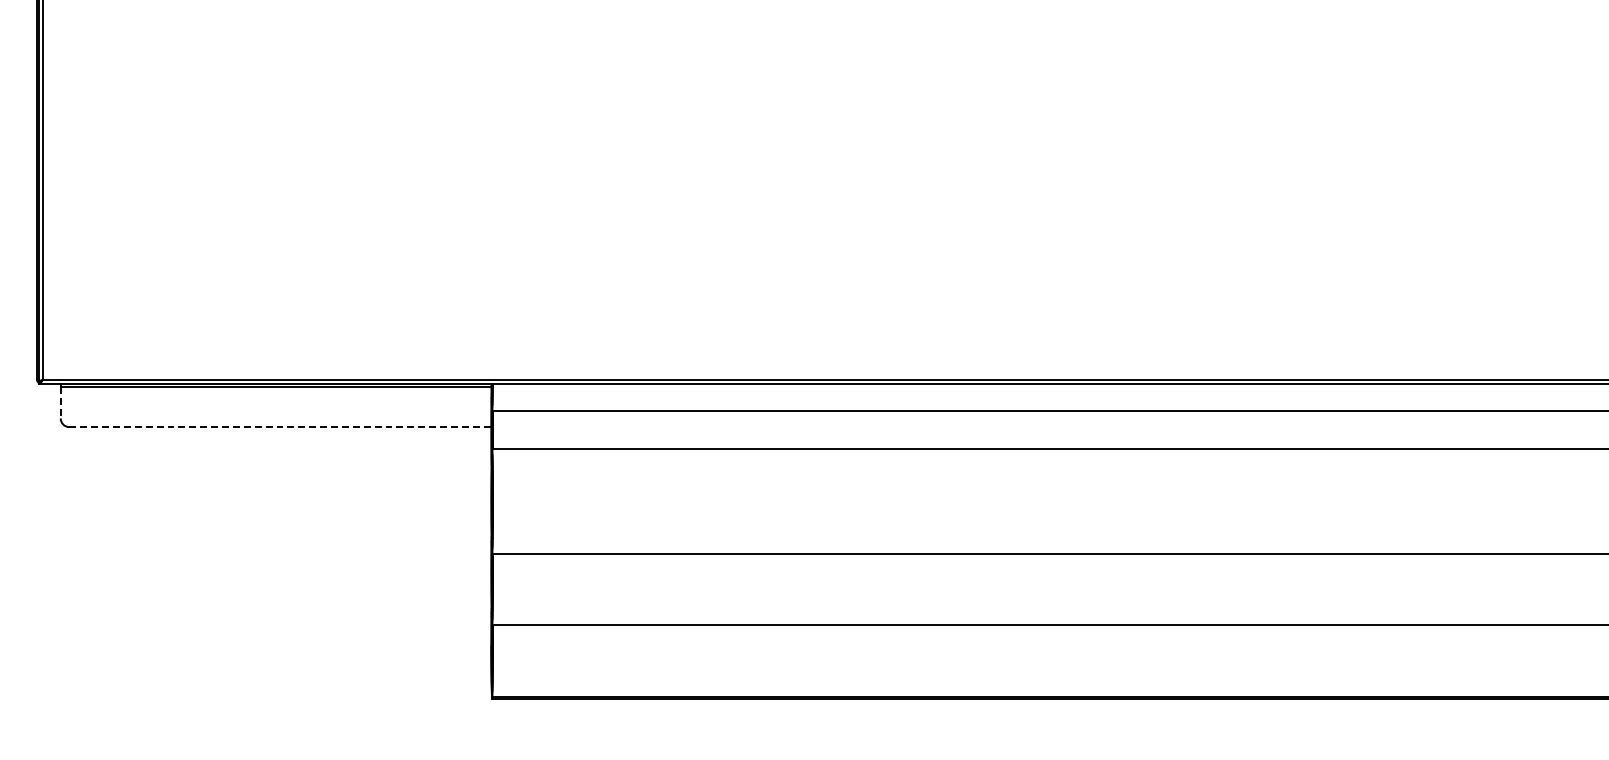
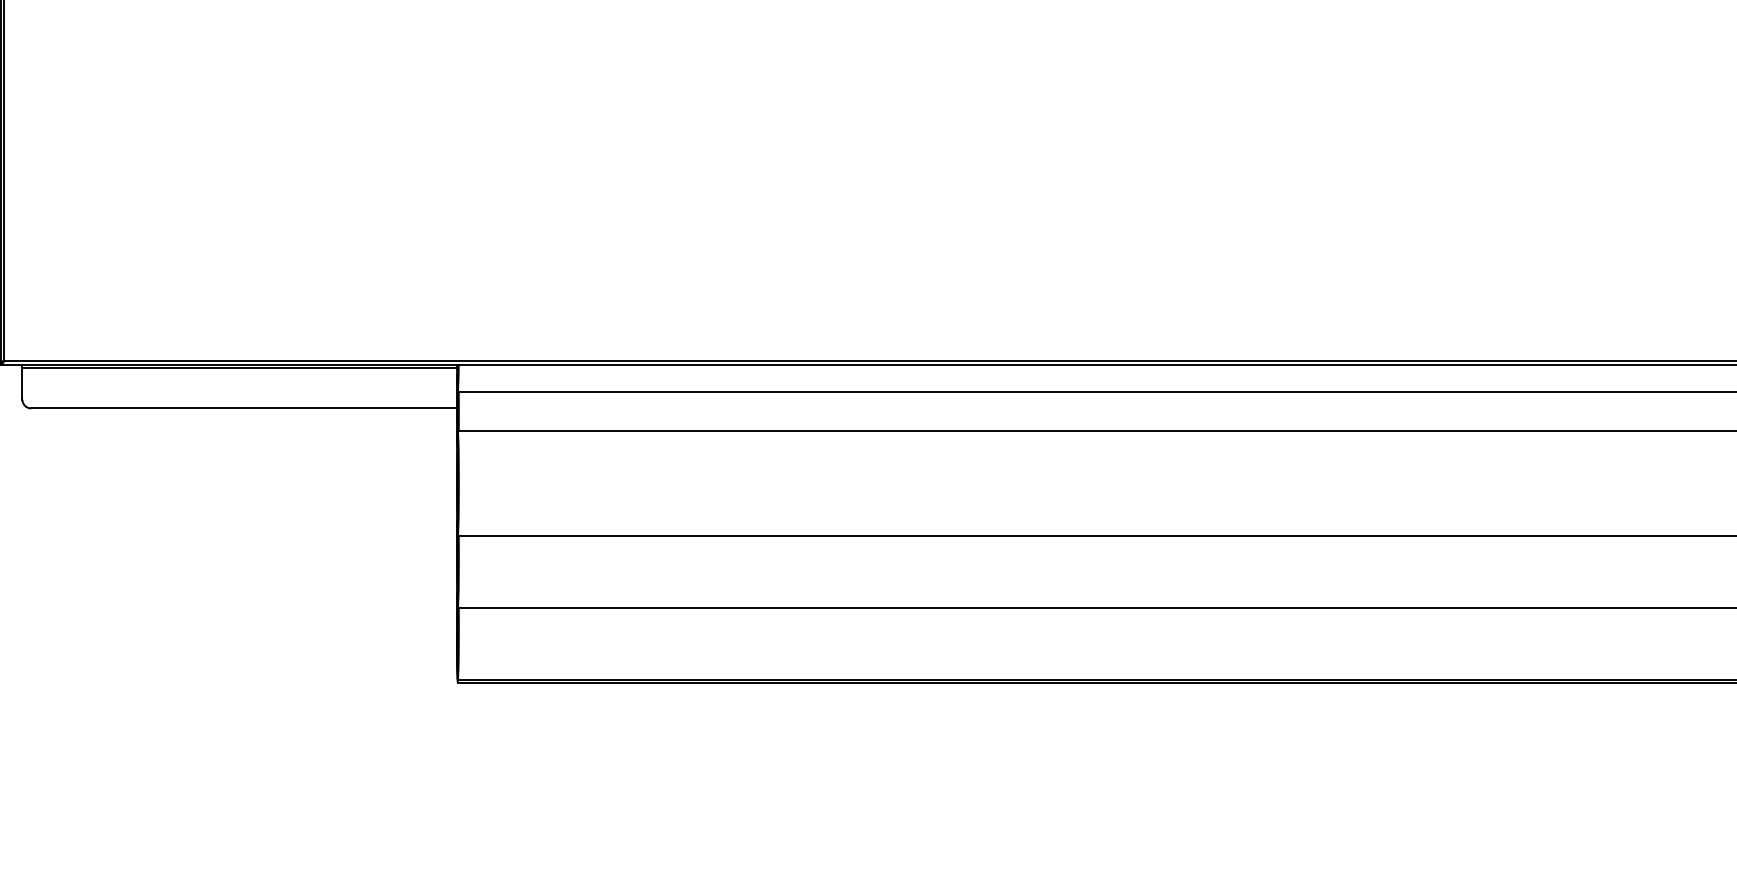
line: (60, 403) -> (22, 384), dashed -> solid
line: (280, 427) -> (244, 408), dashed -> solid

